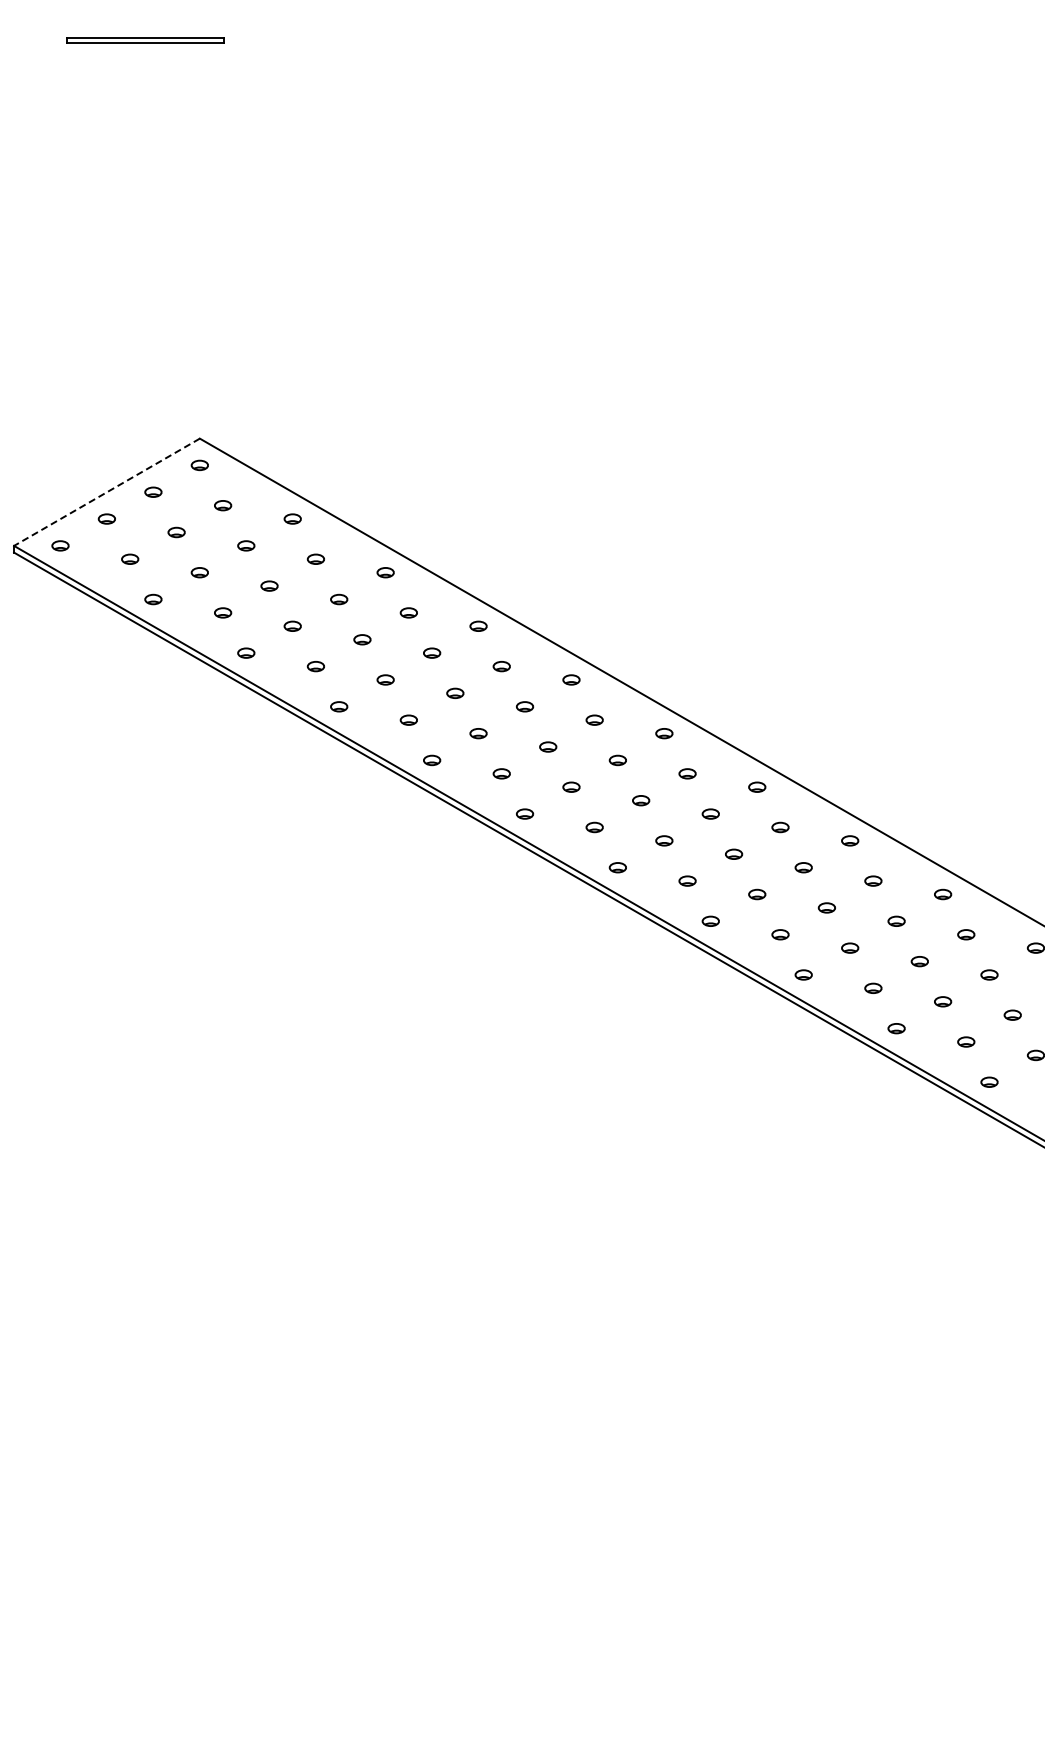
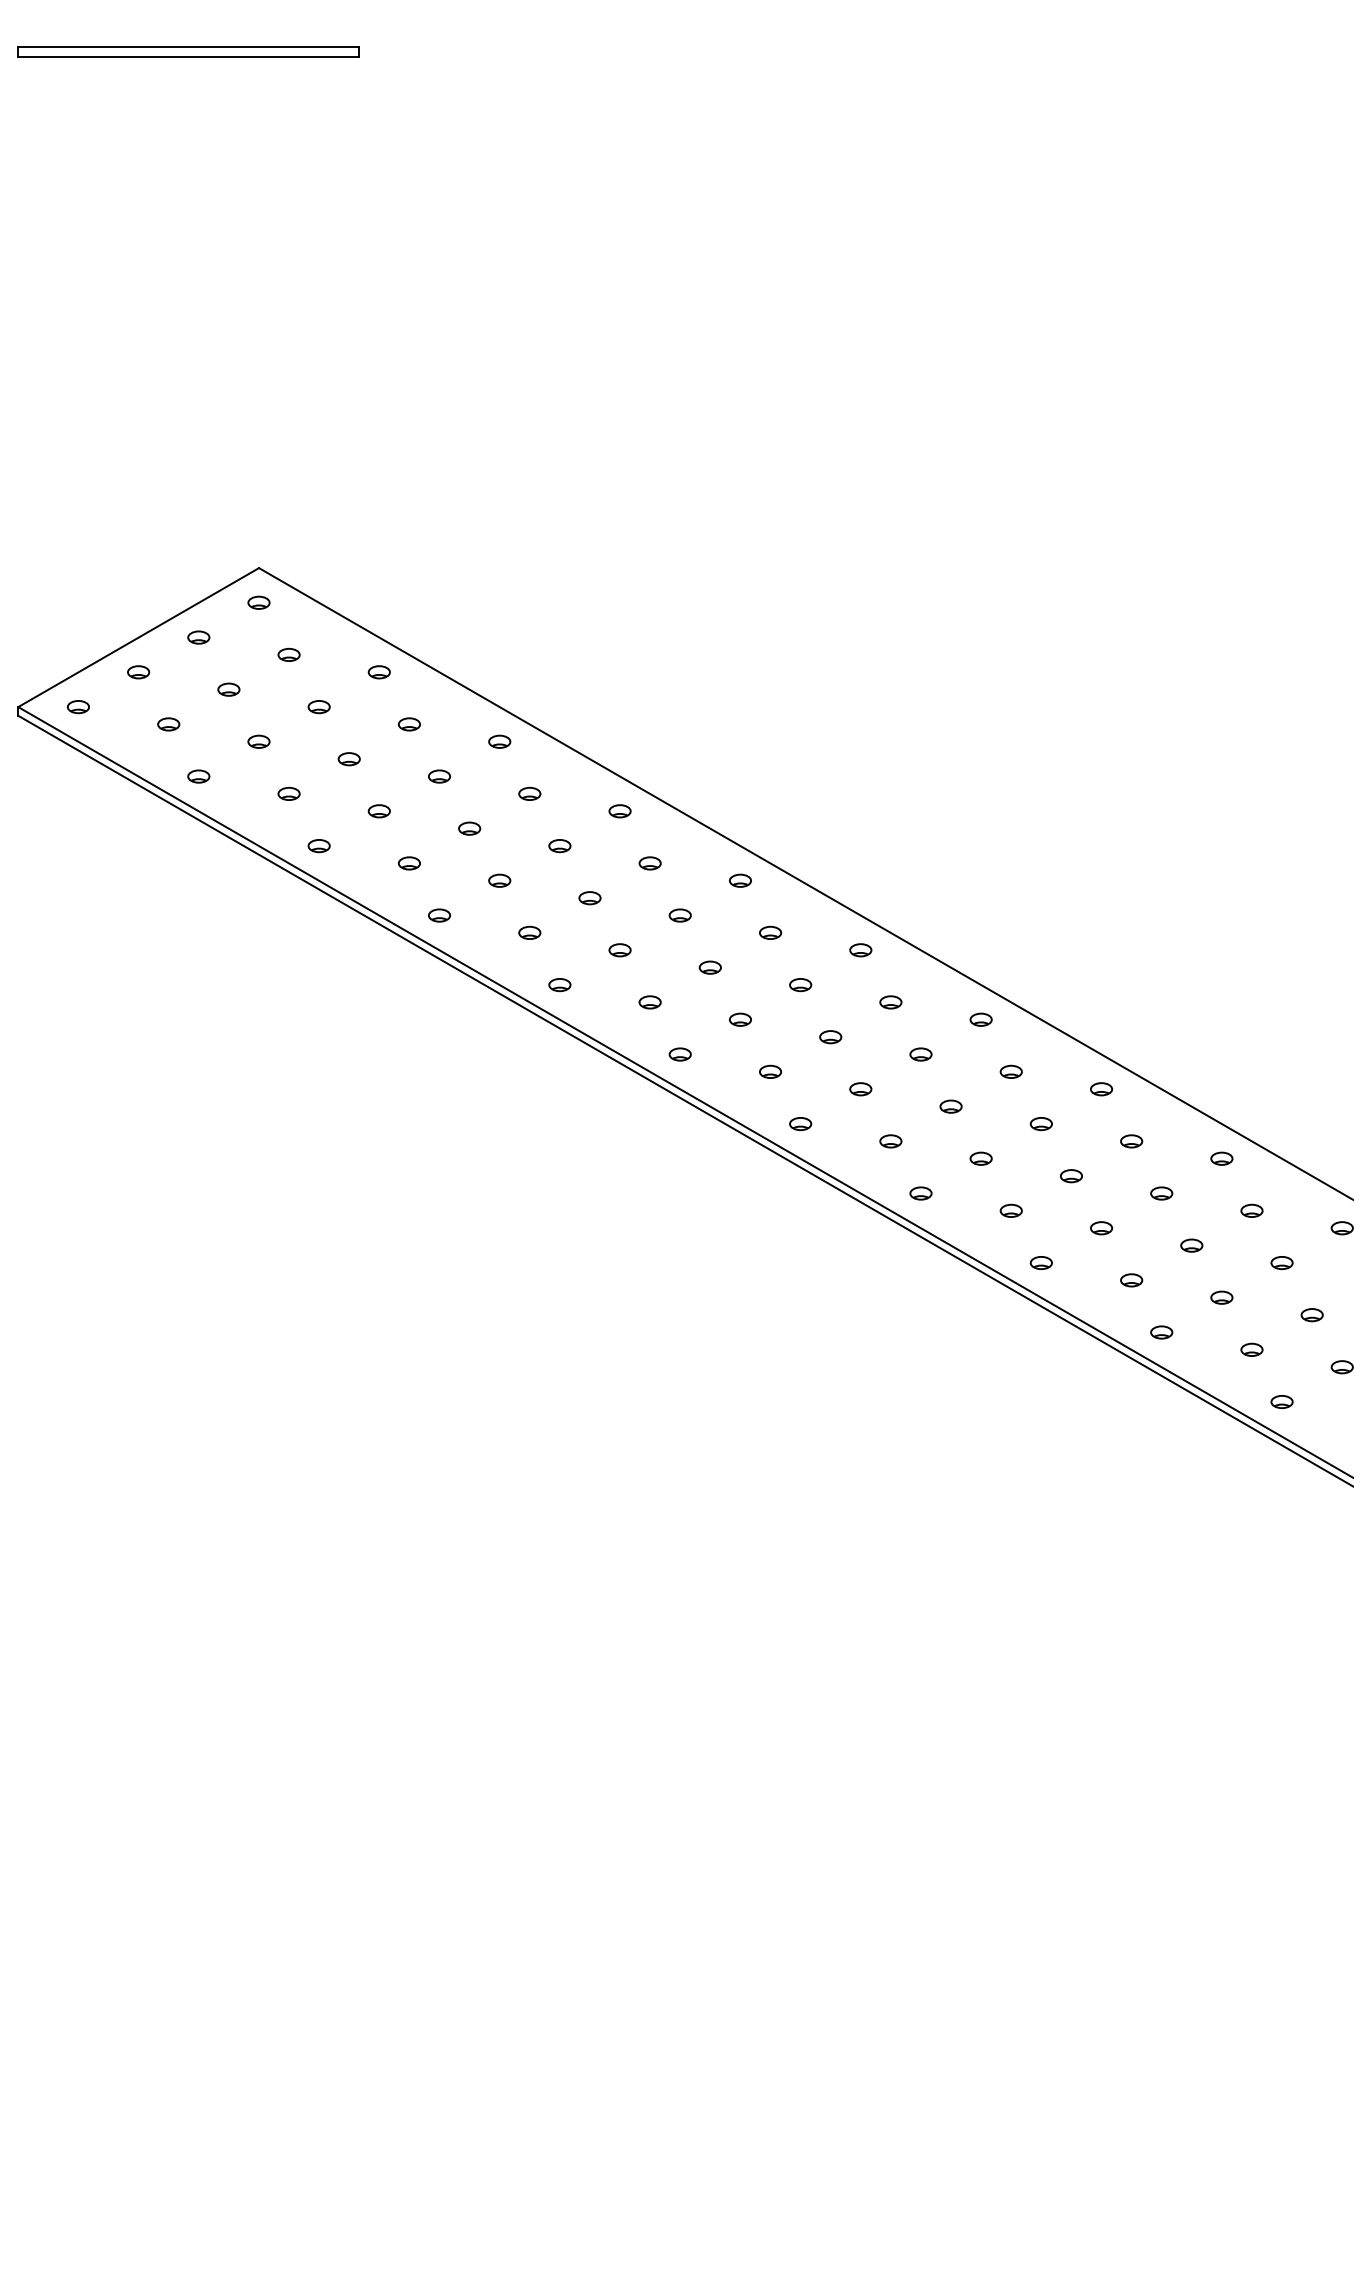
part: (145, 39) -> (188, 50), size x1.67
line: (106, 492) -> (138, 637), dashed -> solid

